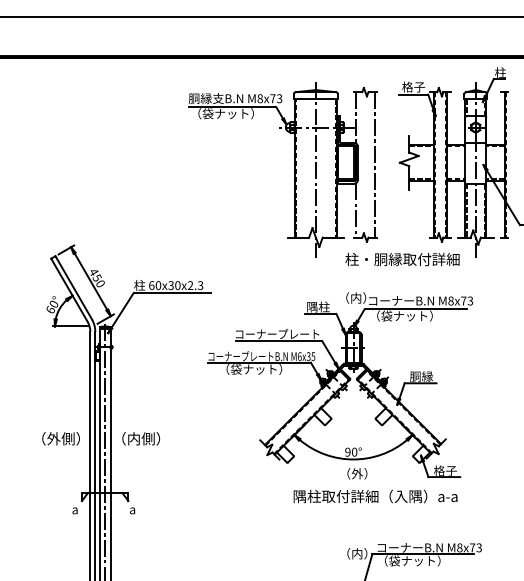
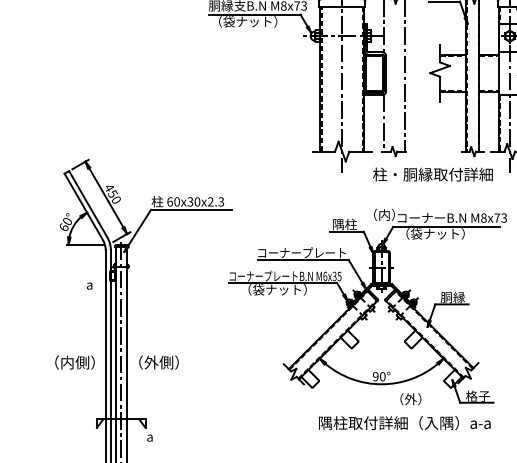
text: (53, 438) -> (67, 362), （外側） -> （内側）
text: (133, 438) -> (150, 362), （内側） -> （外側）
text: (357, 473) -> (410, 398), moved
text: (74, 510) -> (89, 285), moved

